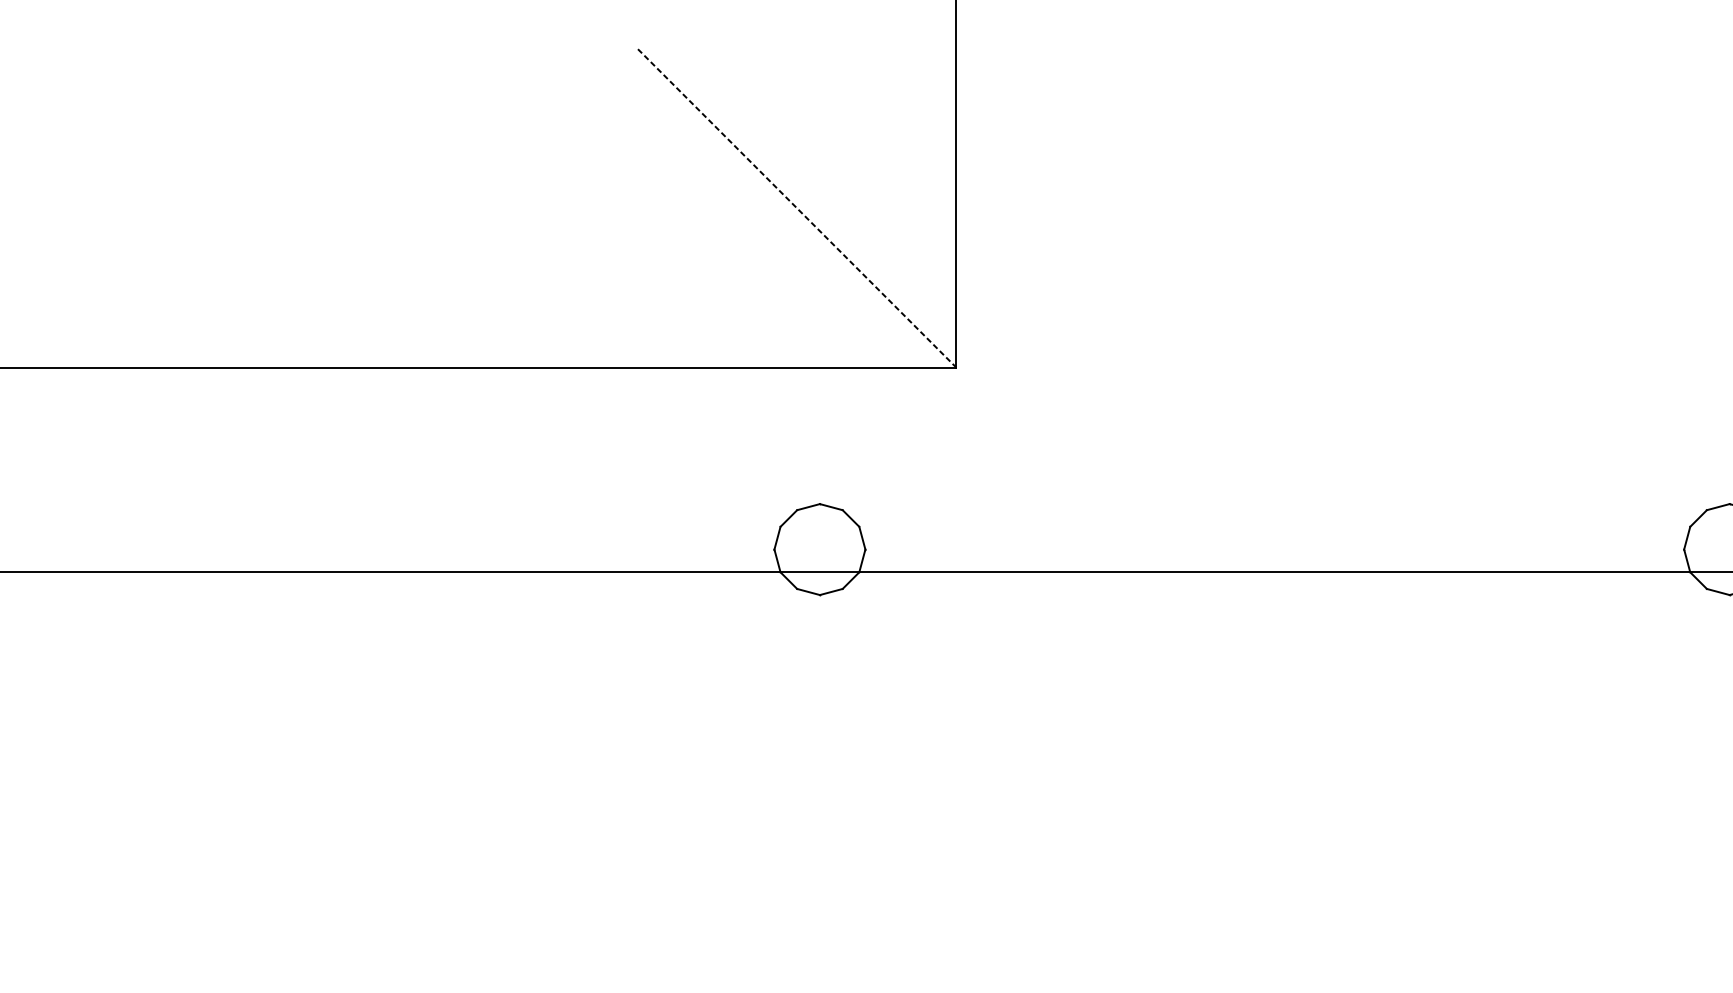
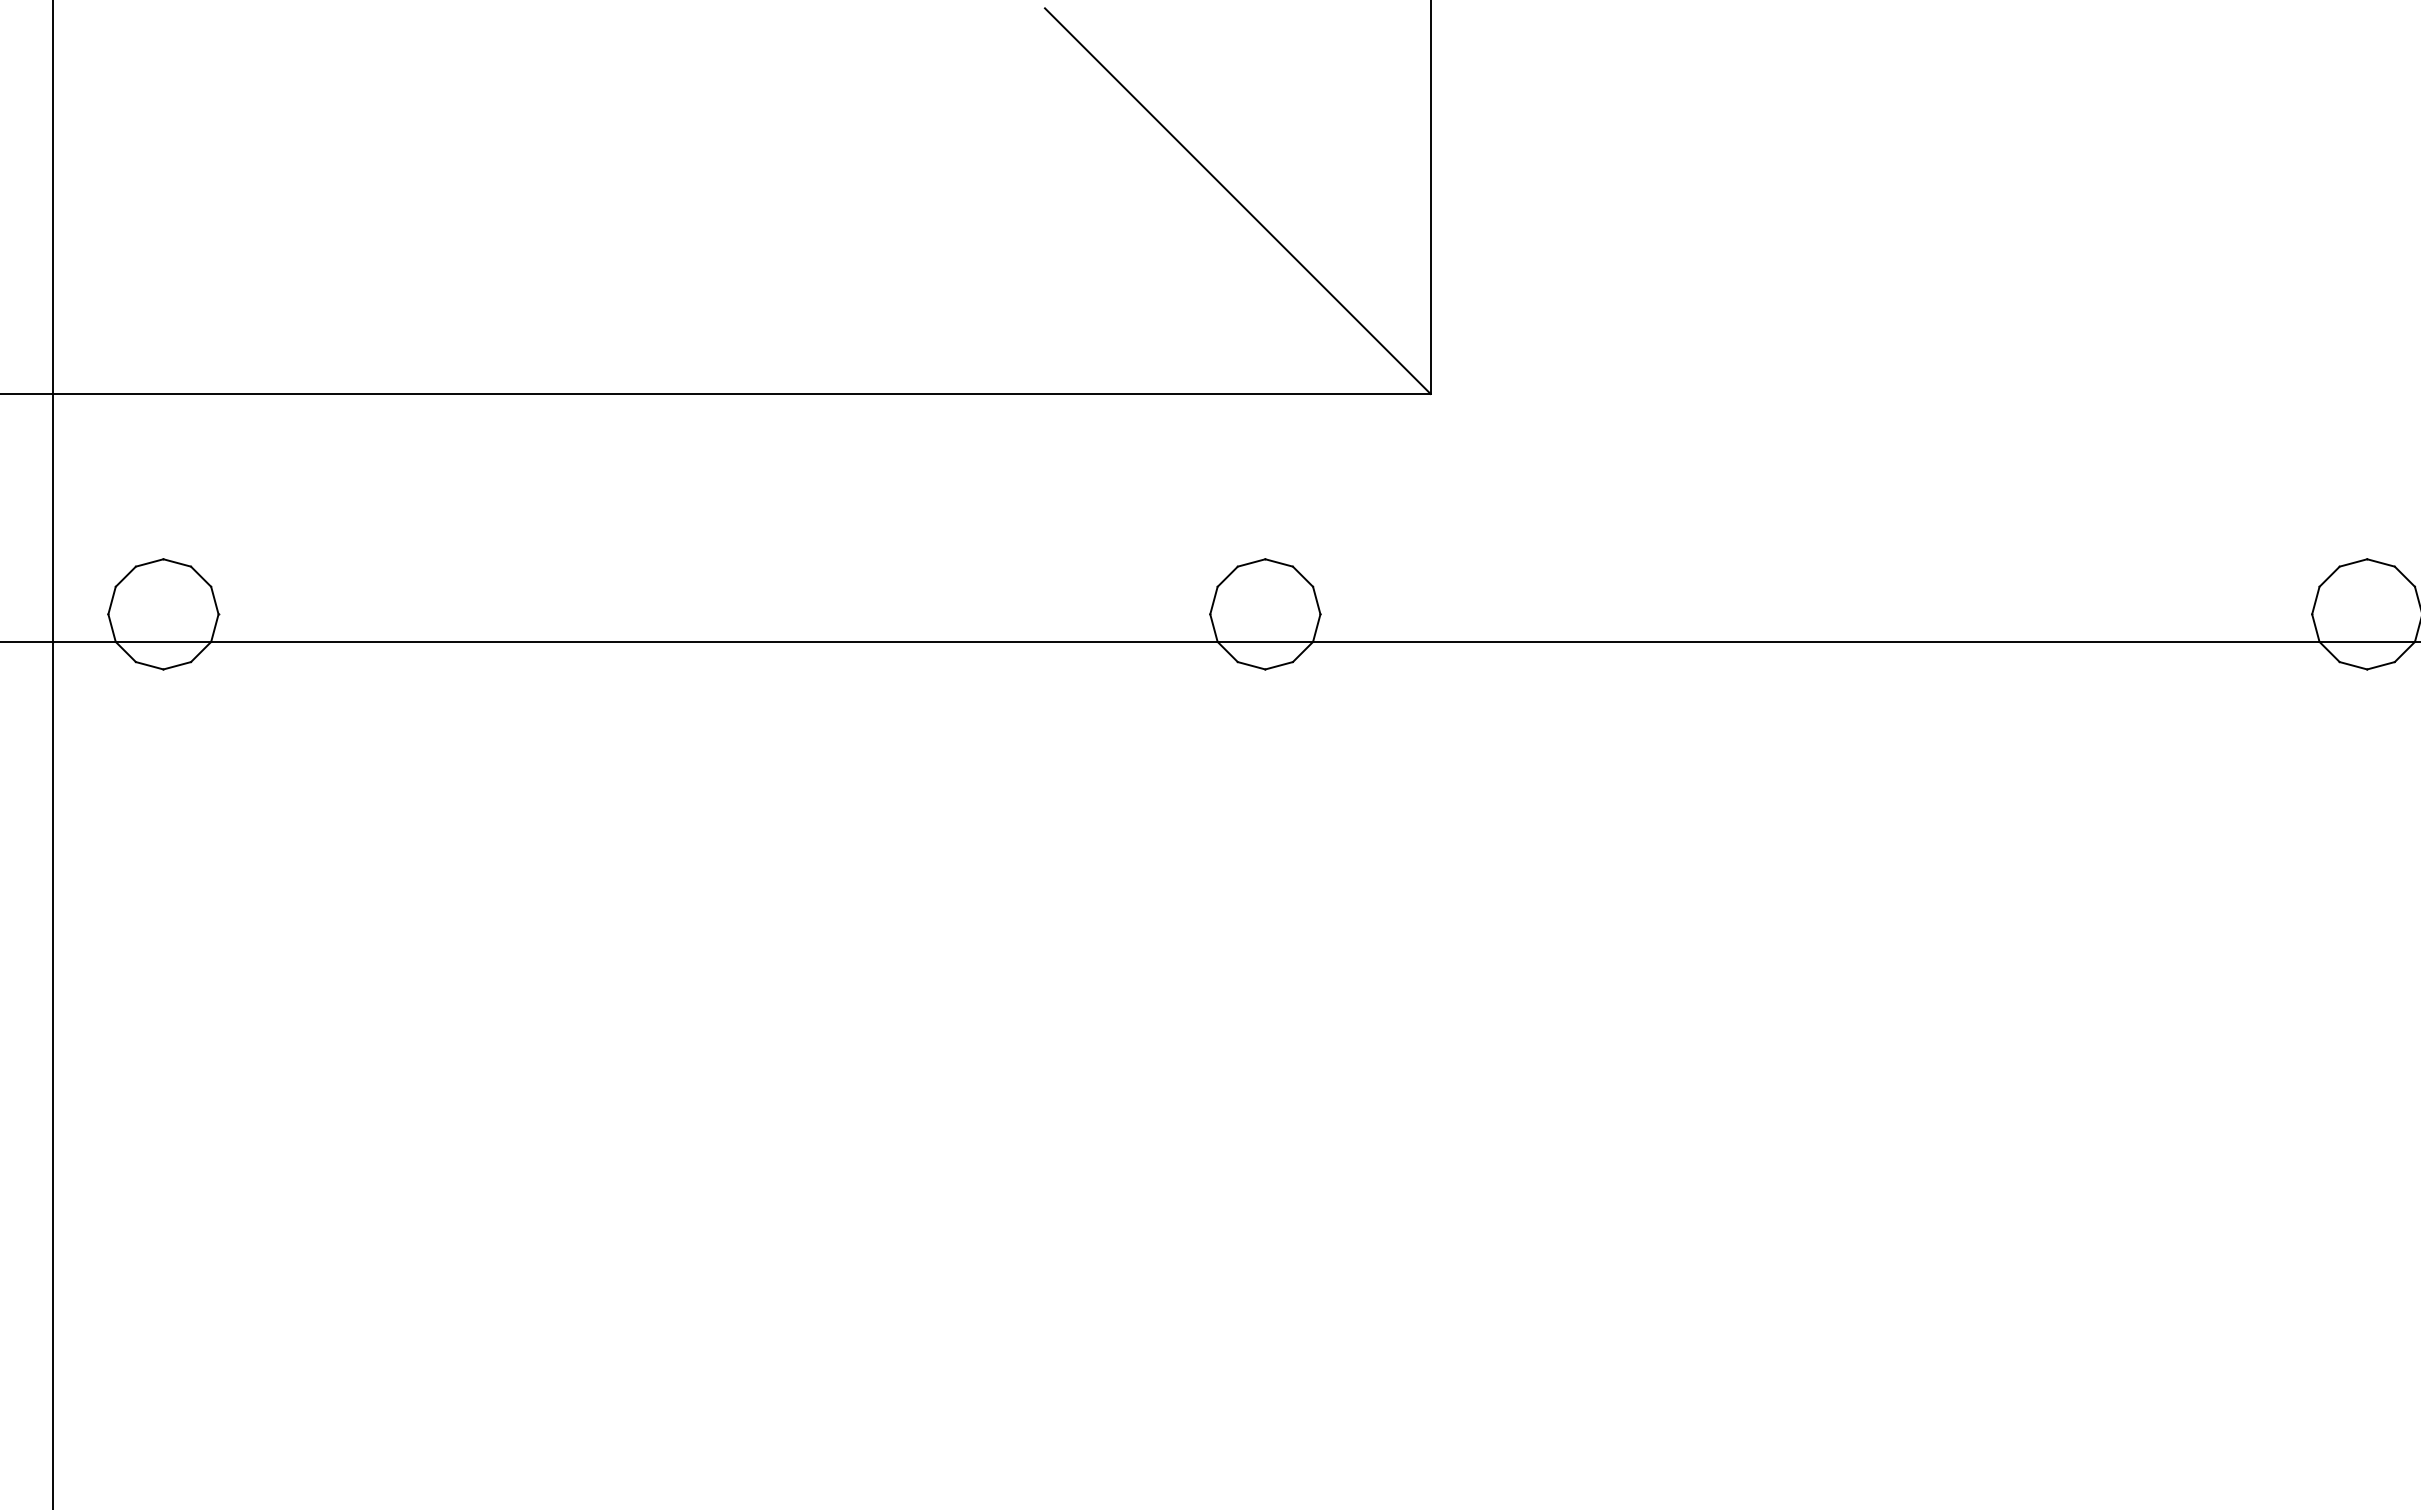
line: (796, 208) -> (1237, 201), dashed -> solid

